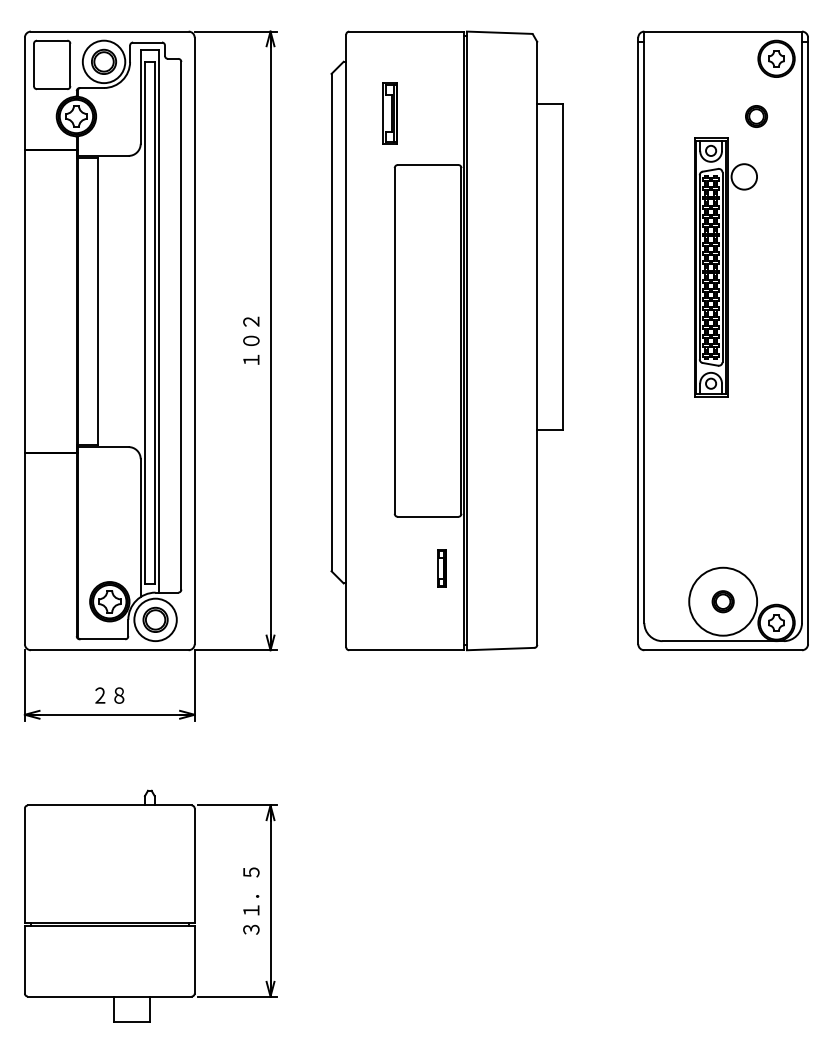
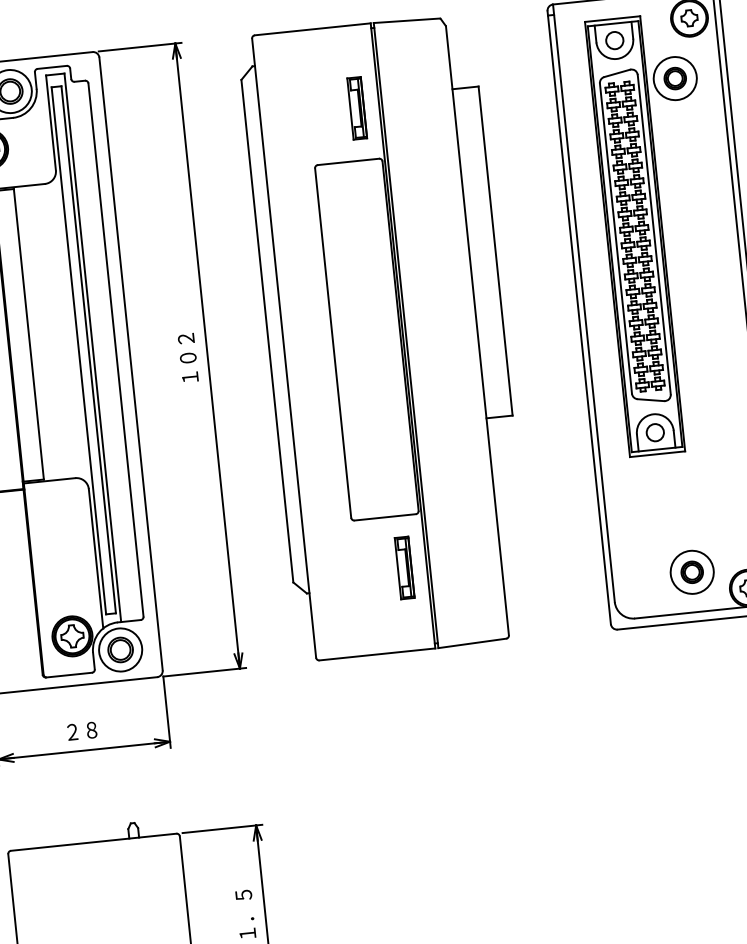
part: (389, 113) -> (356, 108), moved
part: (725, 267) -> (659, 234), size x1.67
part: (441, 568) -> (404, 568), size x1.67
circle: (722, 601) -> (691, 572), size x0.62

